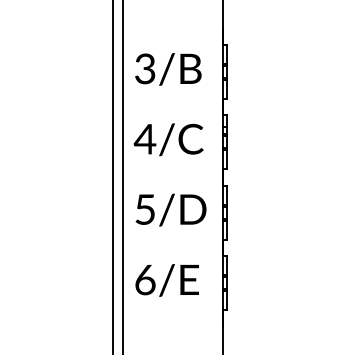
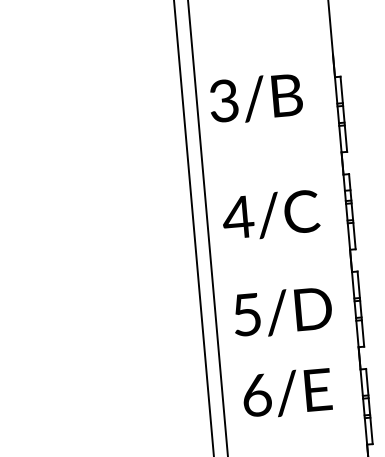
text: (168, 69) -> (256, 98), moved
text: (166, 280) -> (286, 393), moved

